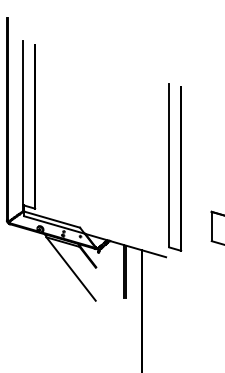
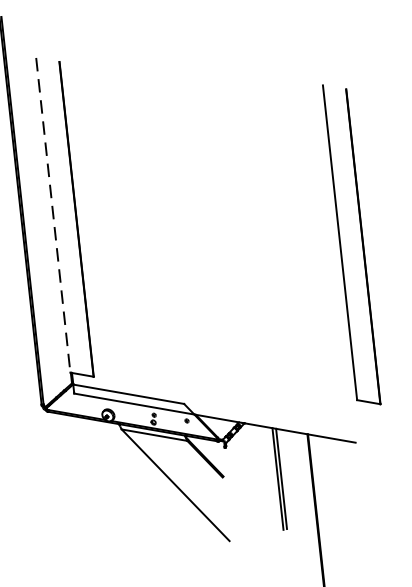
line: (23, 123) -> (53, 215), solid -> dashed
part: (175, 167) -> (352, 245), moved

